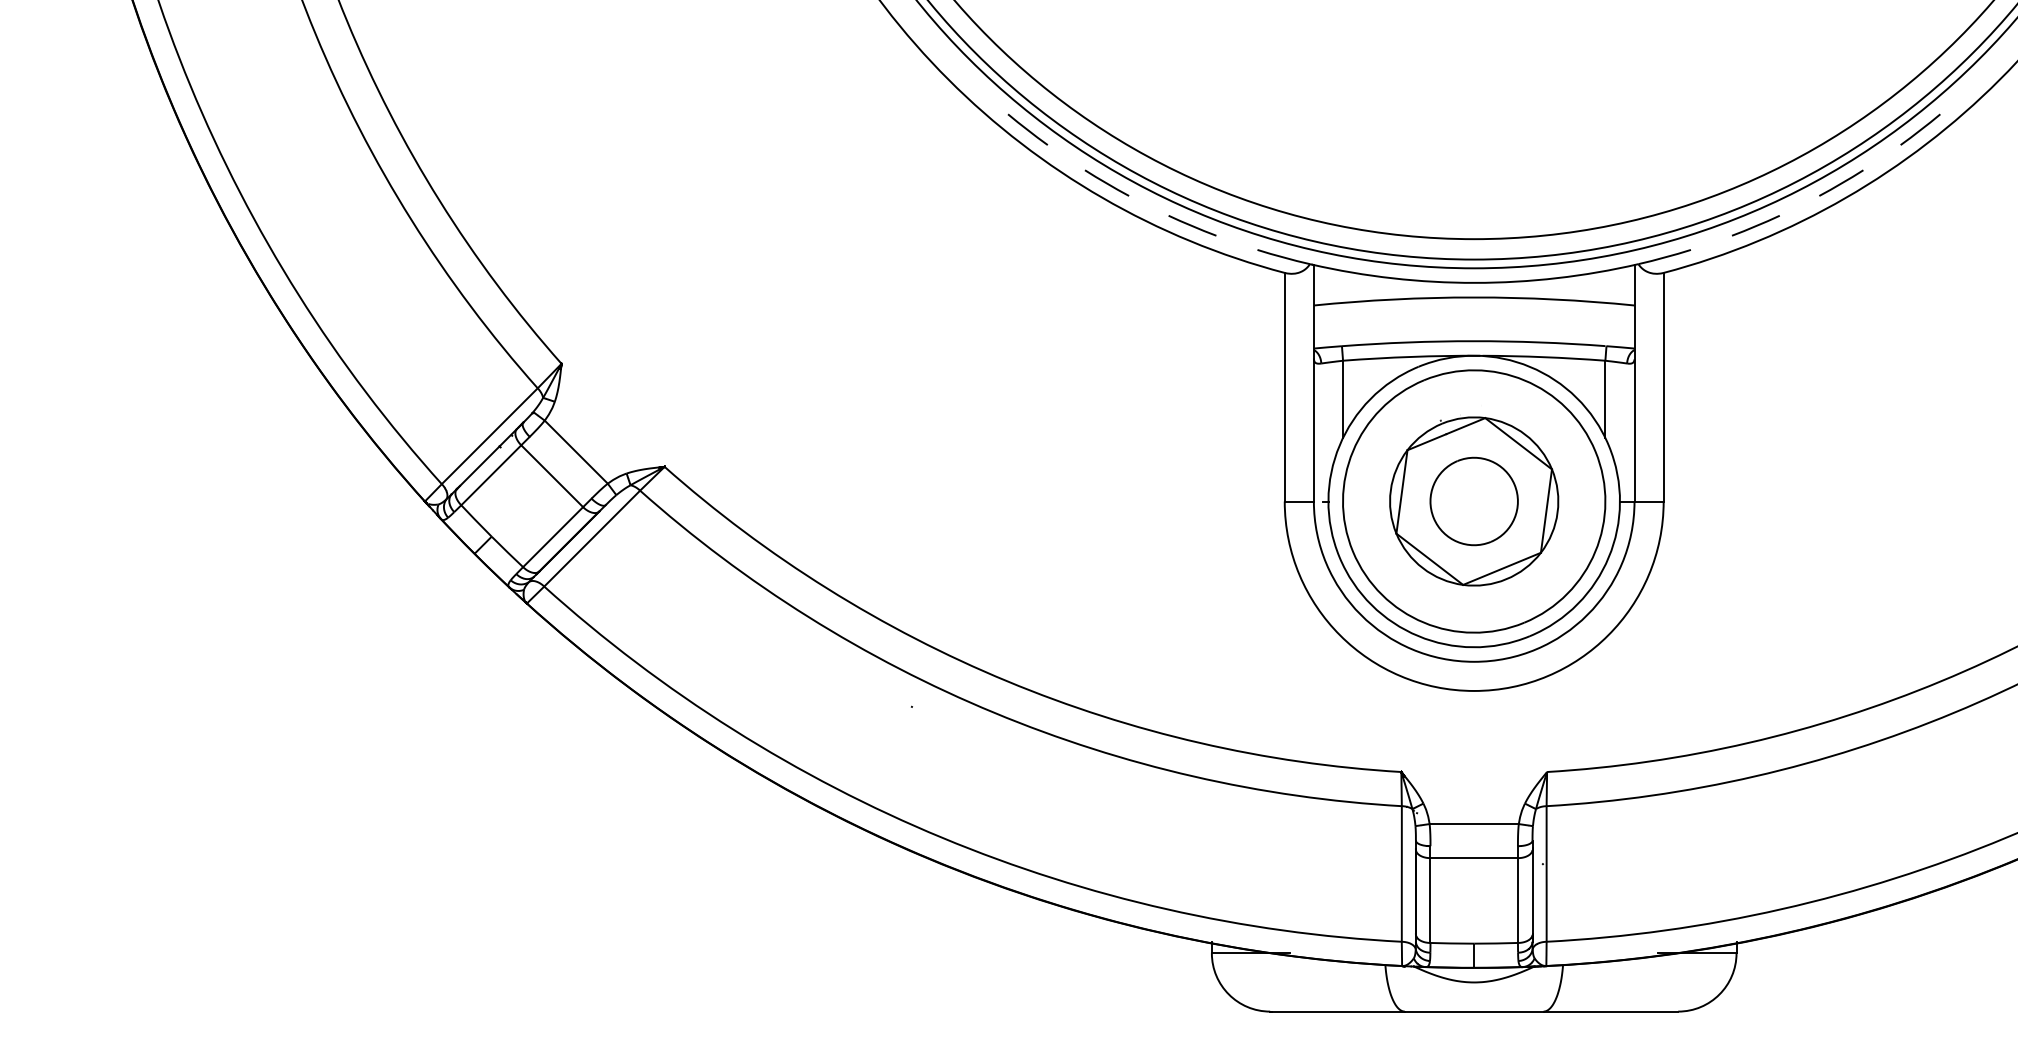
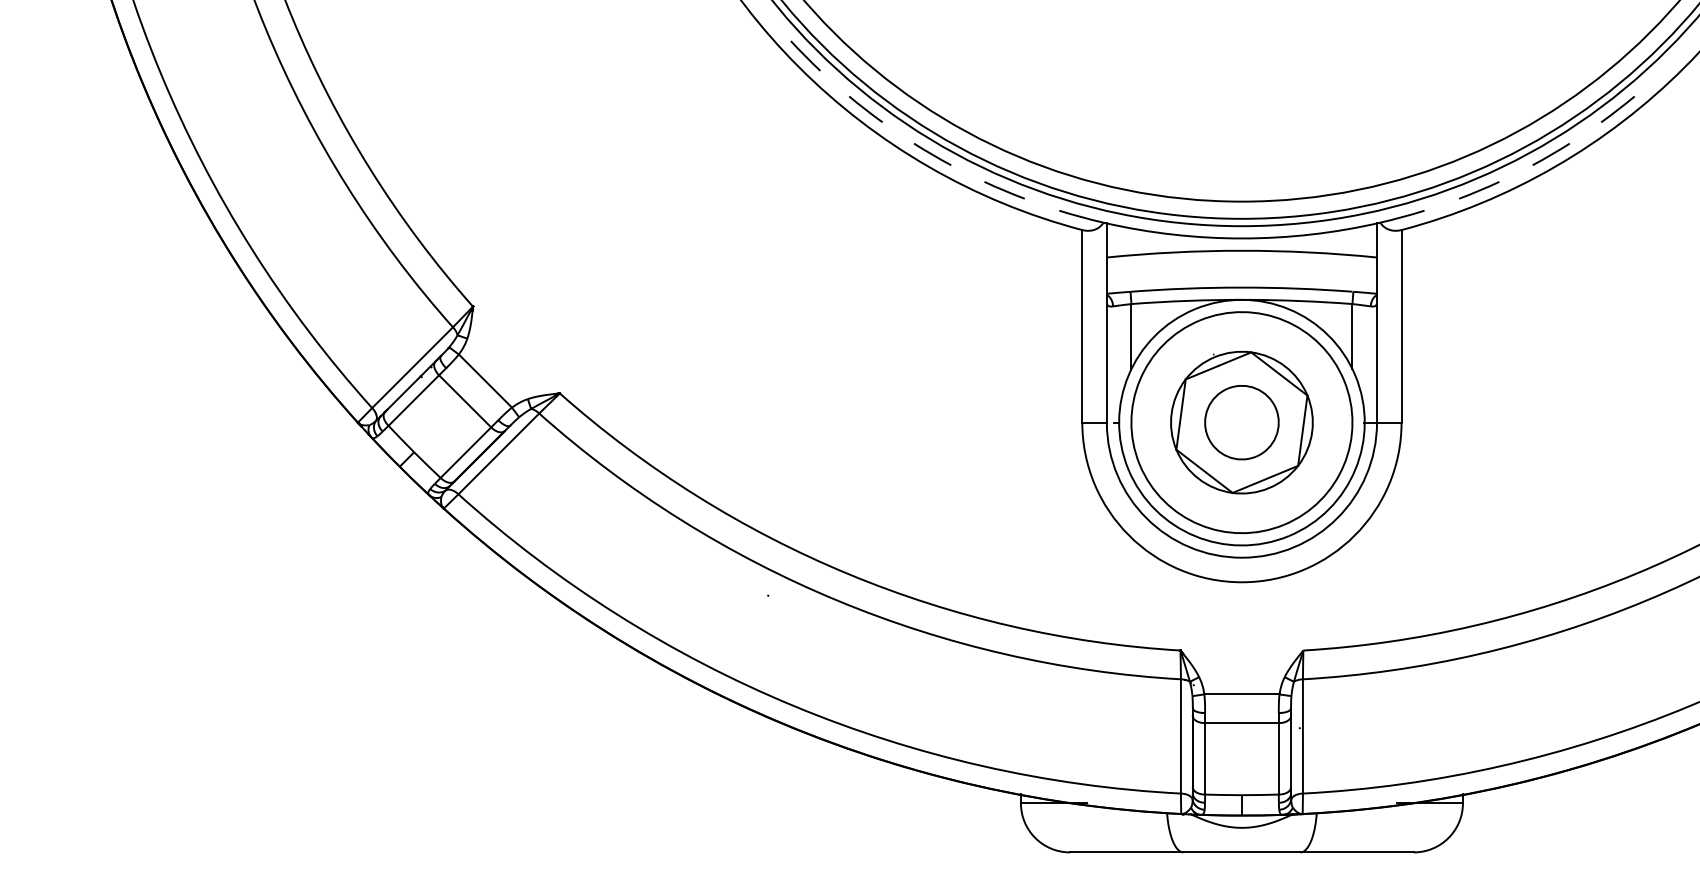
line: (956, 66) -> (805, 56), added

